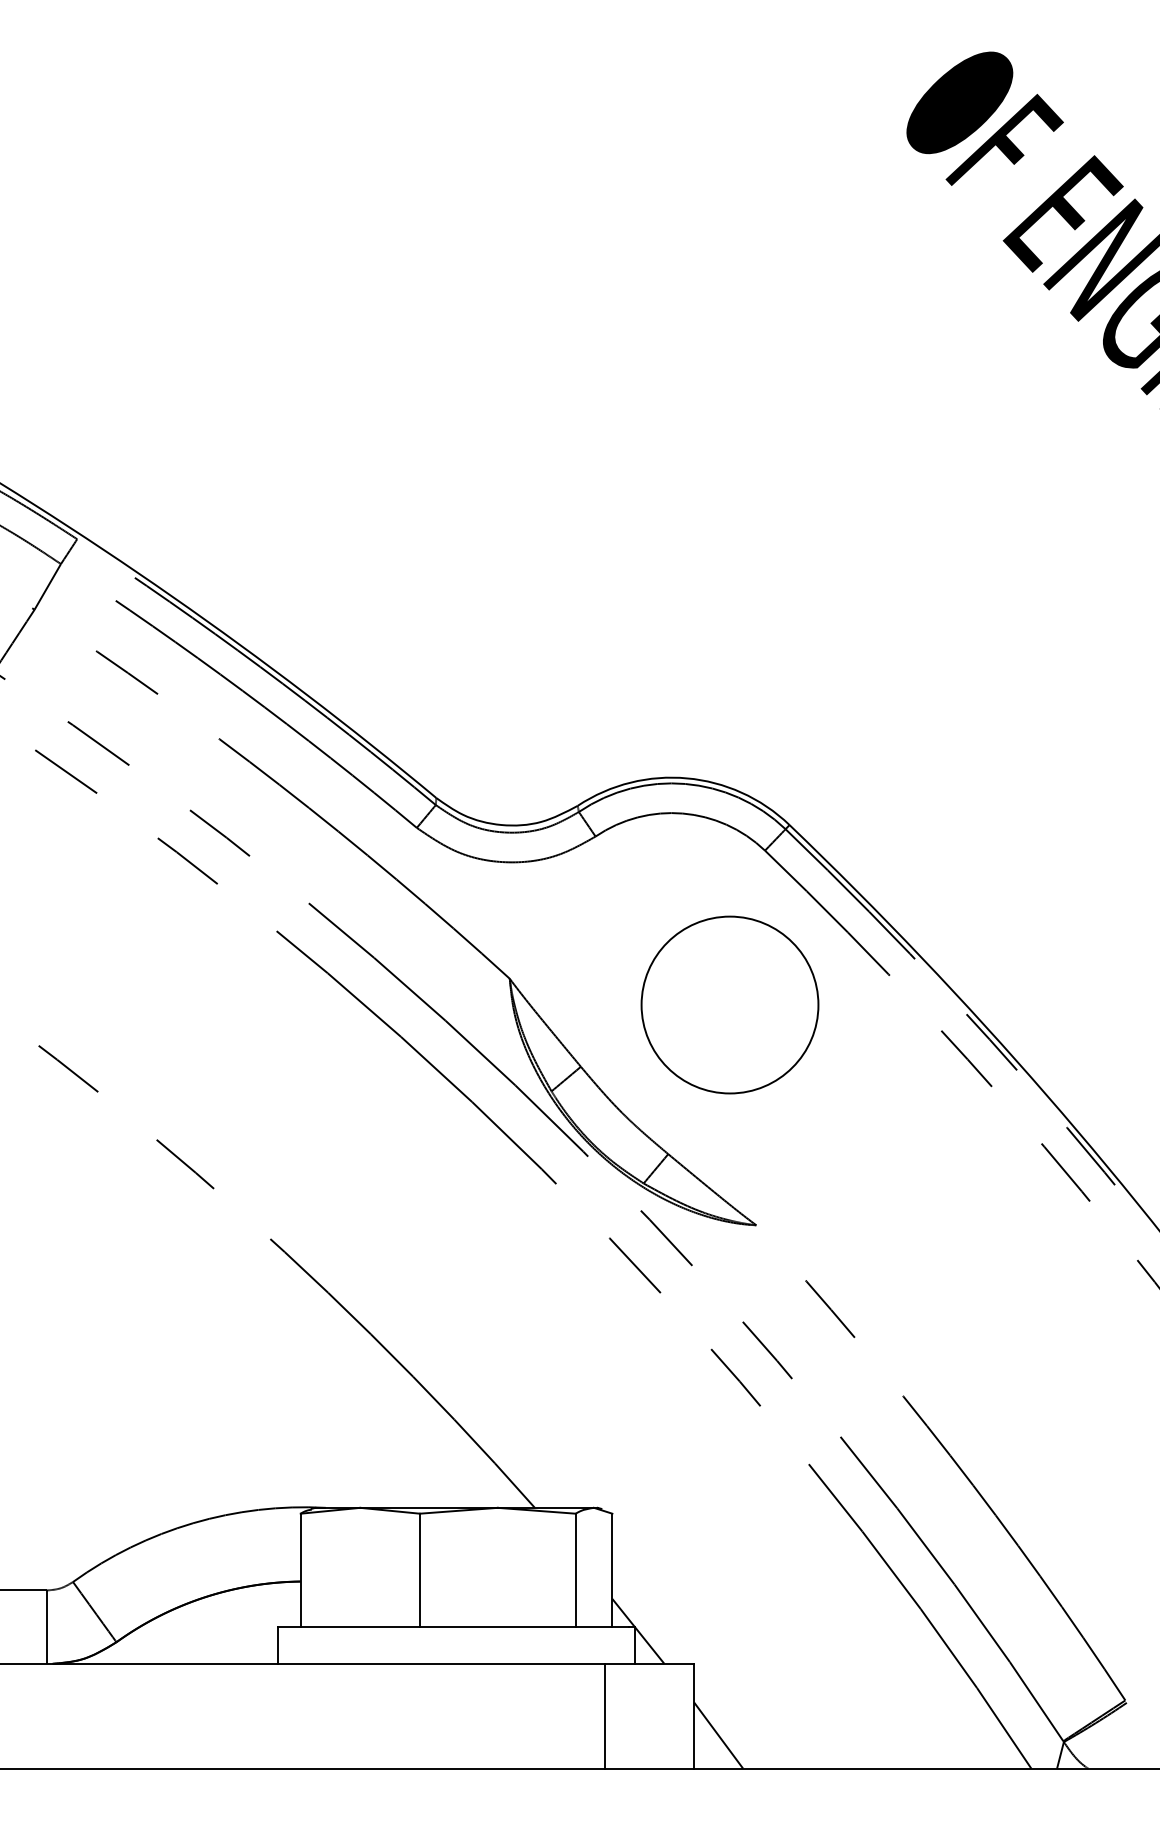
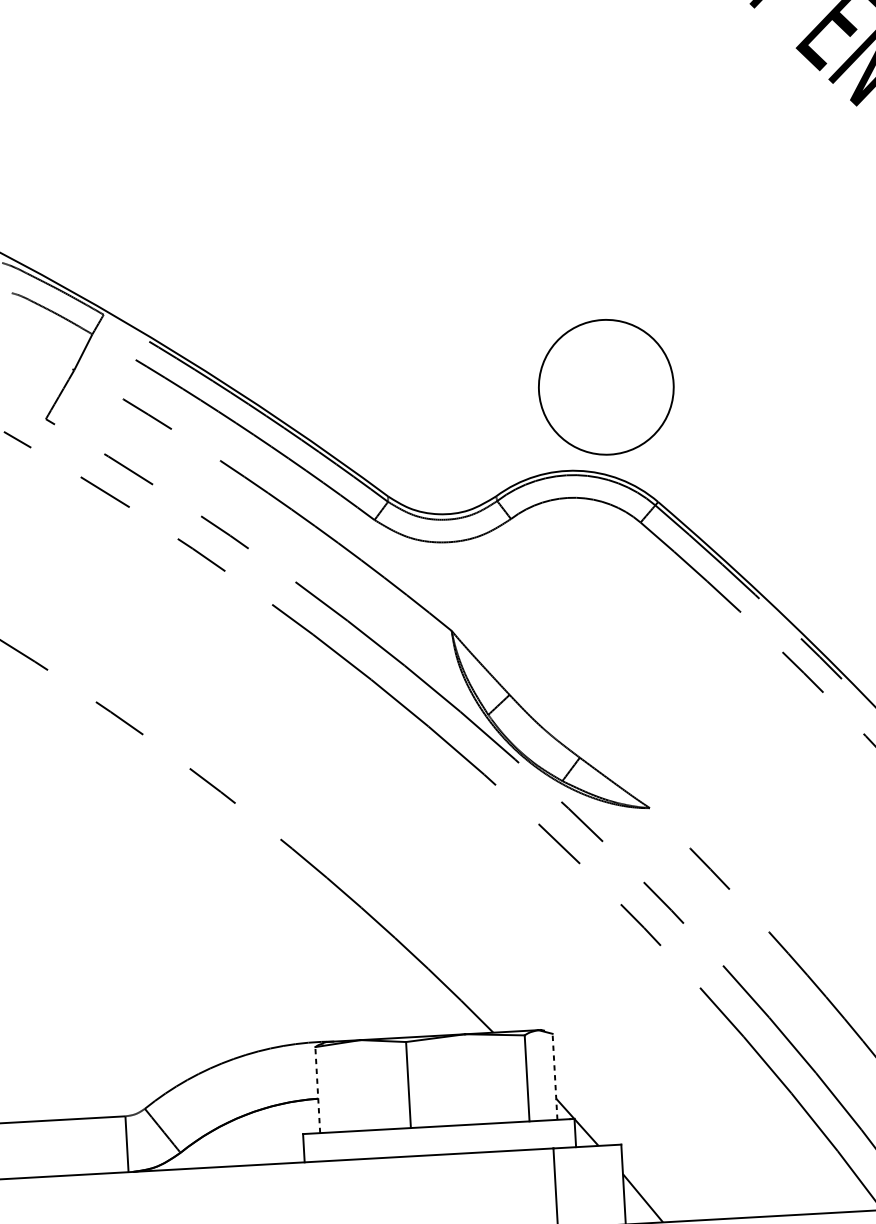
circle: (729, 1004) -> (605, 386), moved
line: (300, 1569) -> (317, 1089), solid -> dashed
line: (612, 1569) -> (555, 1076), solid -> dashed

